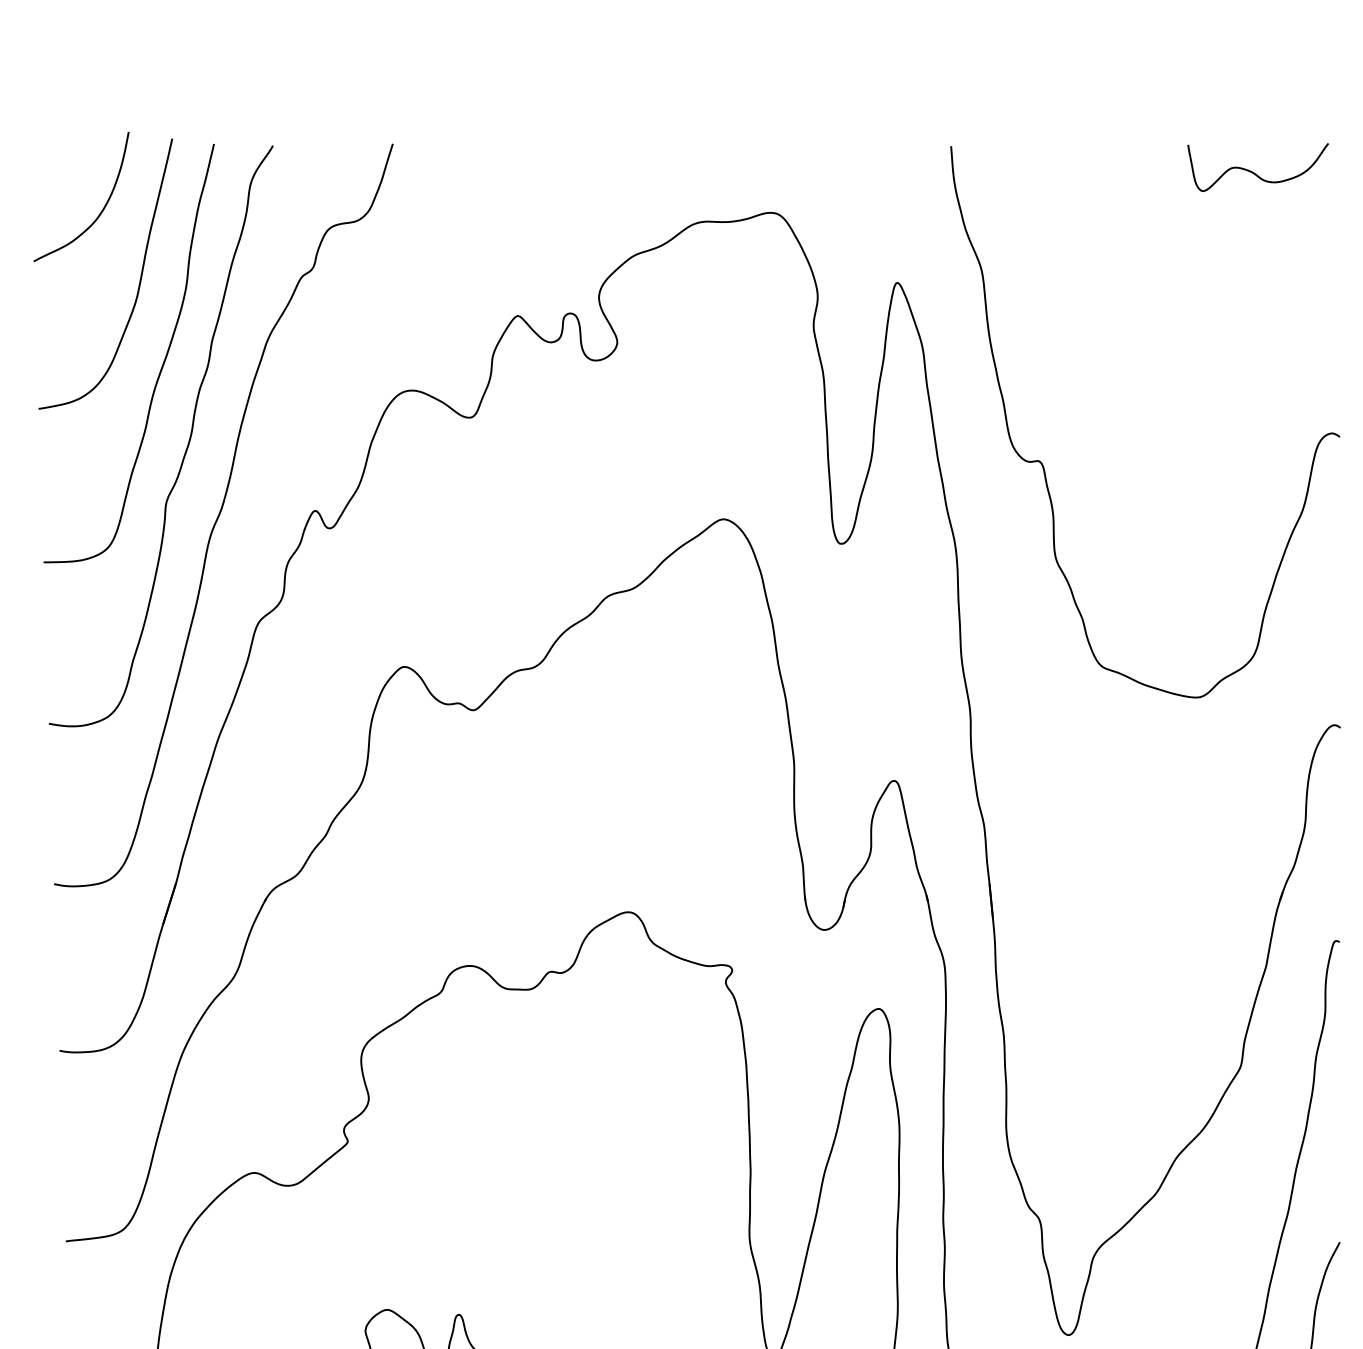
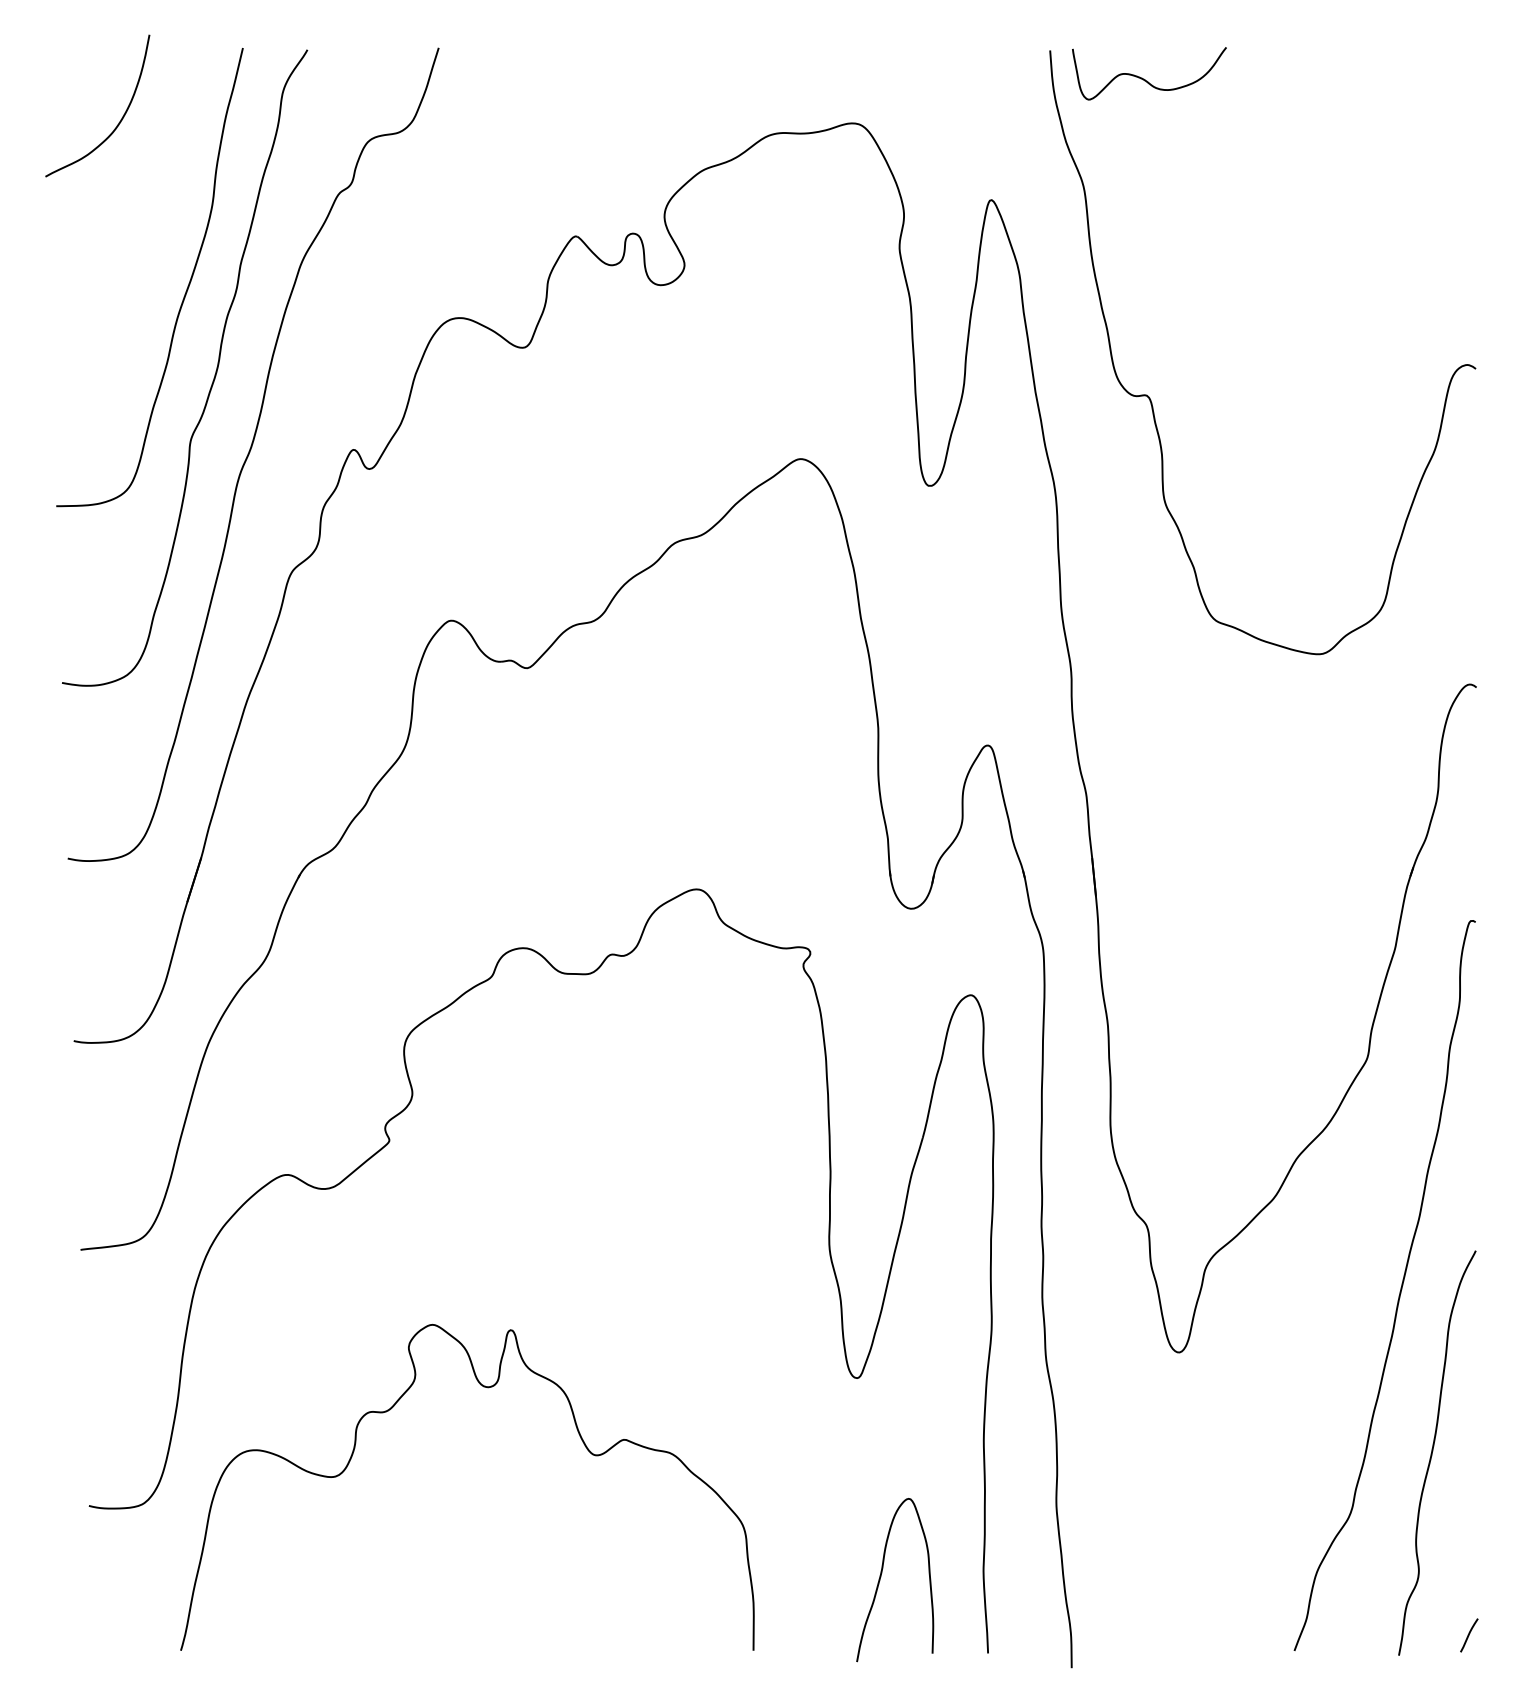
curve: (1254, 172) -> (1145, 79), moved
curve: (139, 279) -> (161, 196), removed

